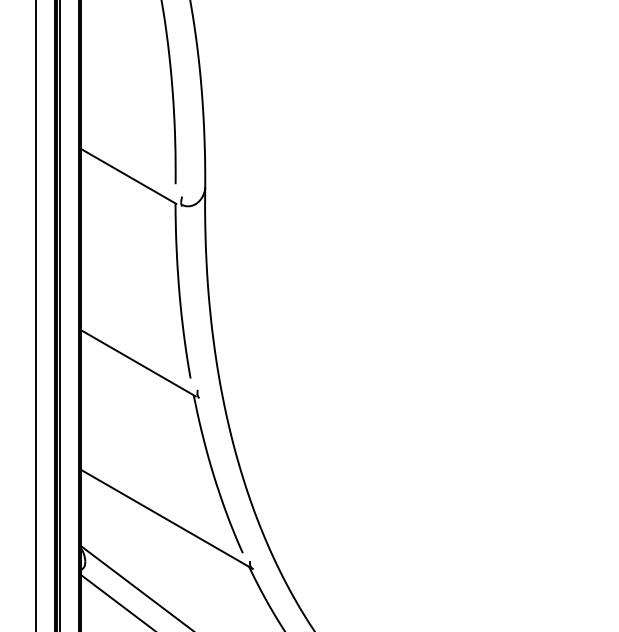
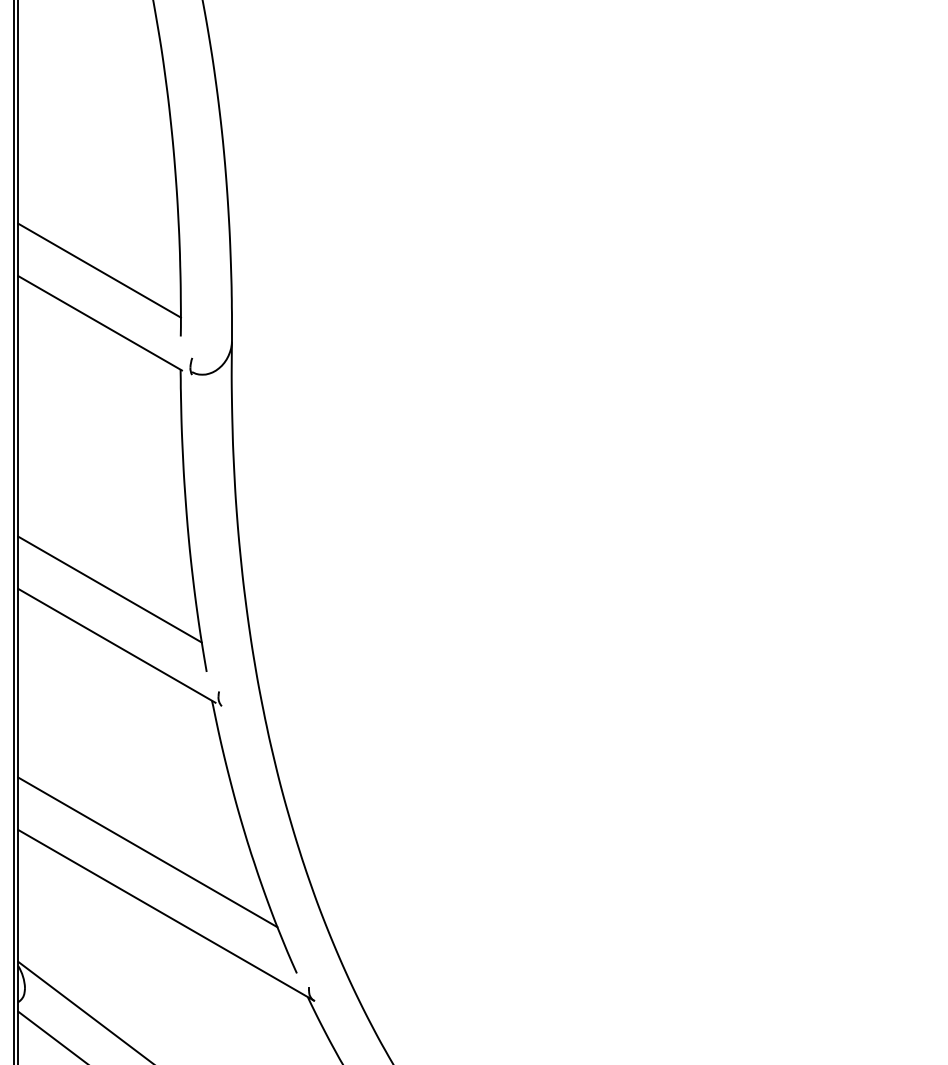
line: (128, 145) -> (99, 269), added
line: (134, 330) -> (109, 589), added
line: (156, 482) -> (147, 851), added

